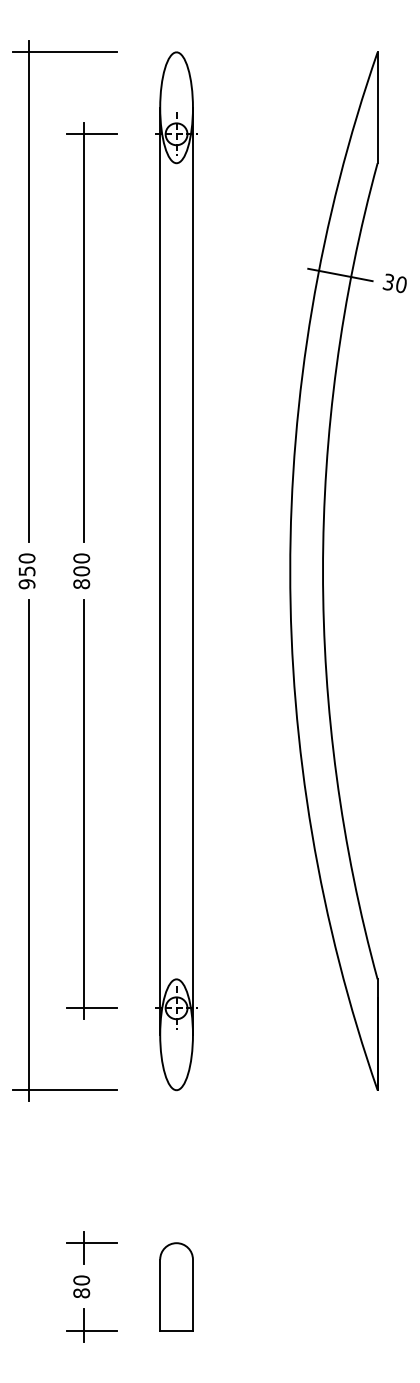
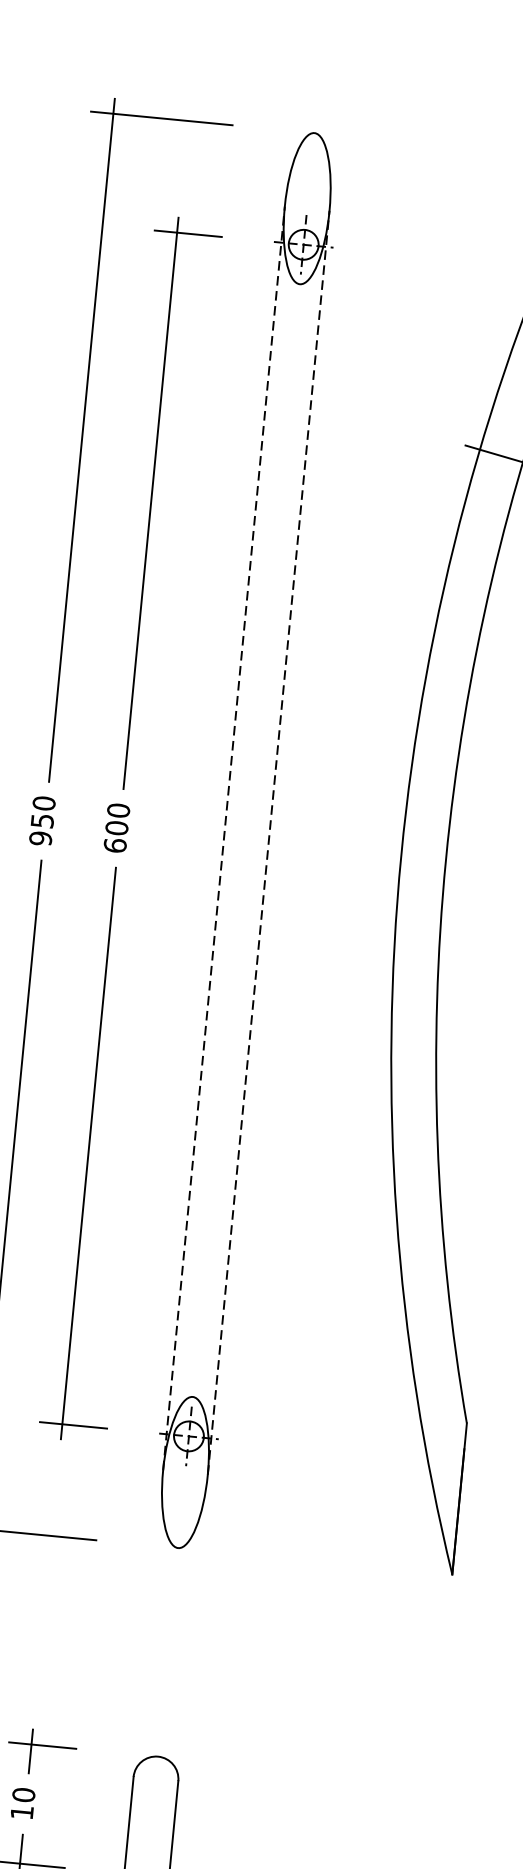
line: (160, 570) -> (224, 837), solid -> dashed
line: (192, 570) -> (268, 841), solid -> dashed
text: (81, 584) -> (114, 846), 800 -> 600
text: (81, 1293) -> (21, 1812), 80 -> 10

